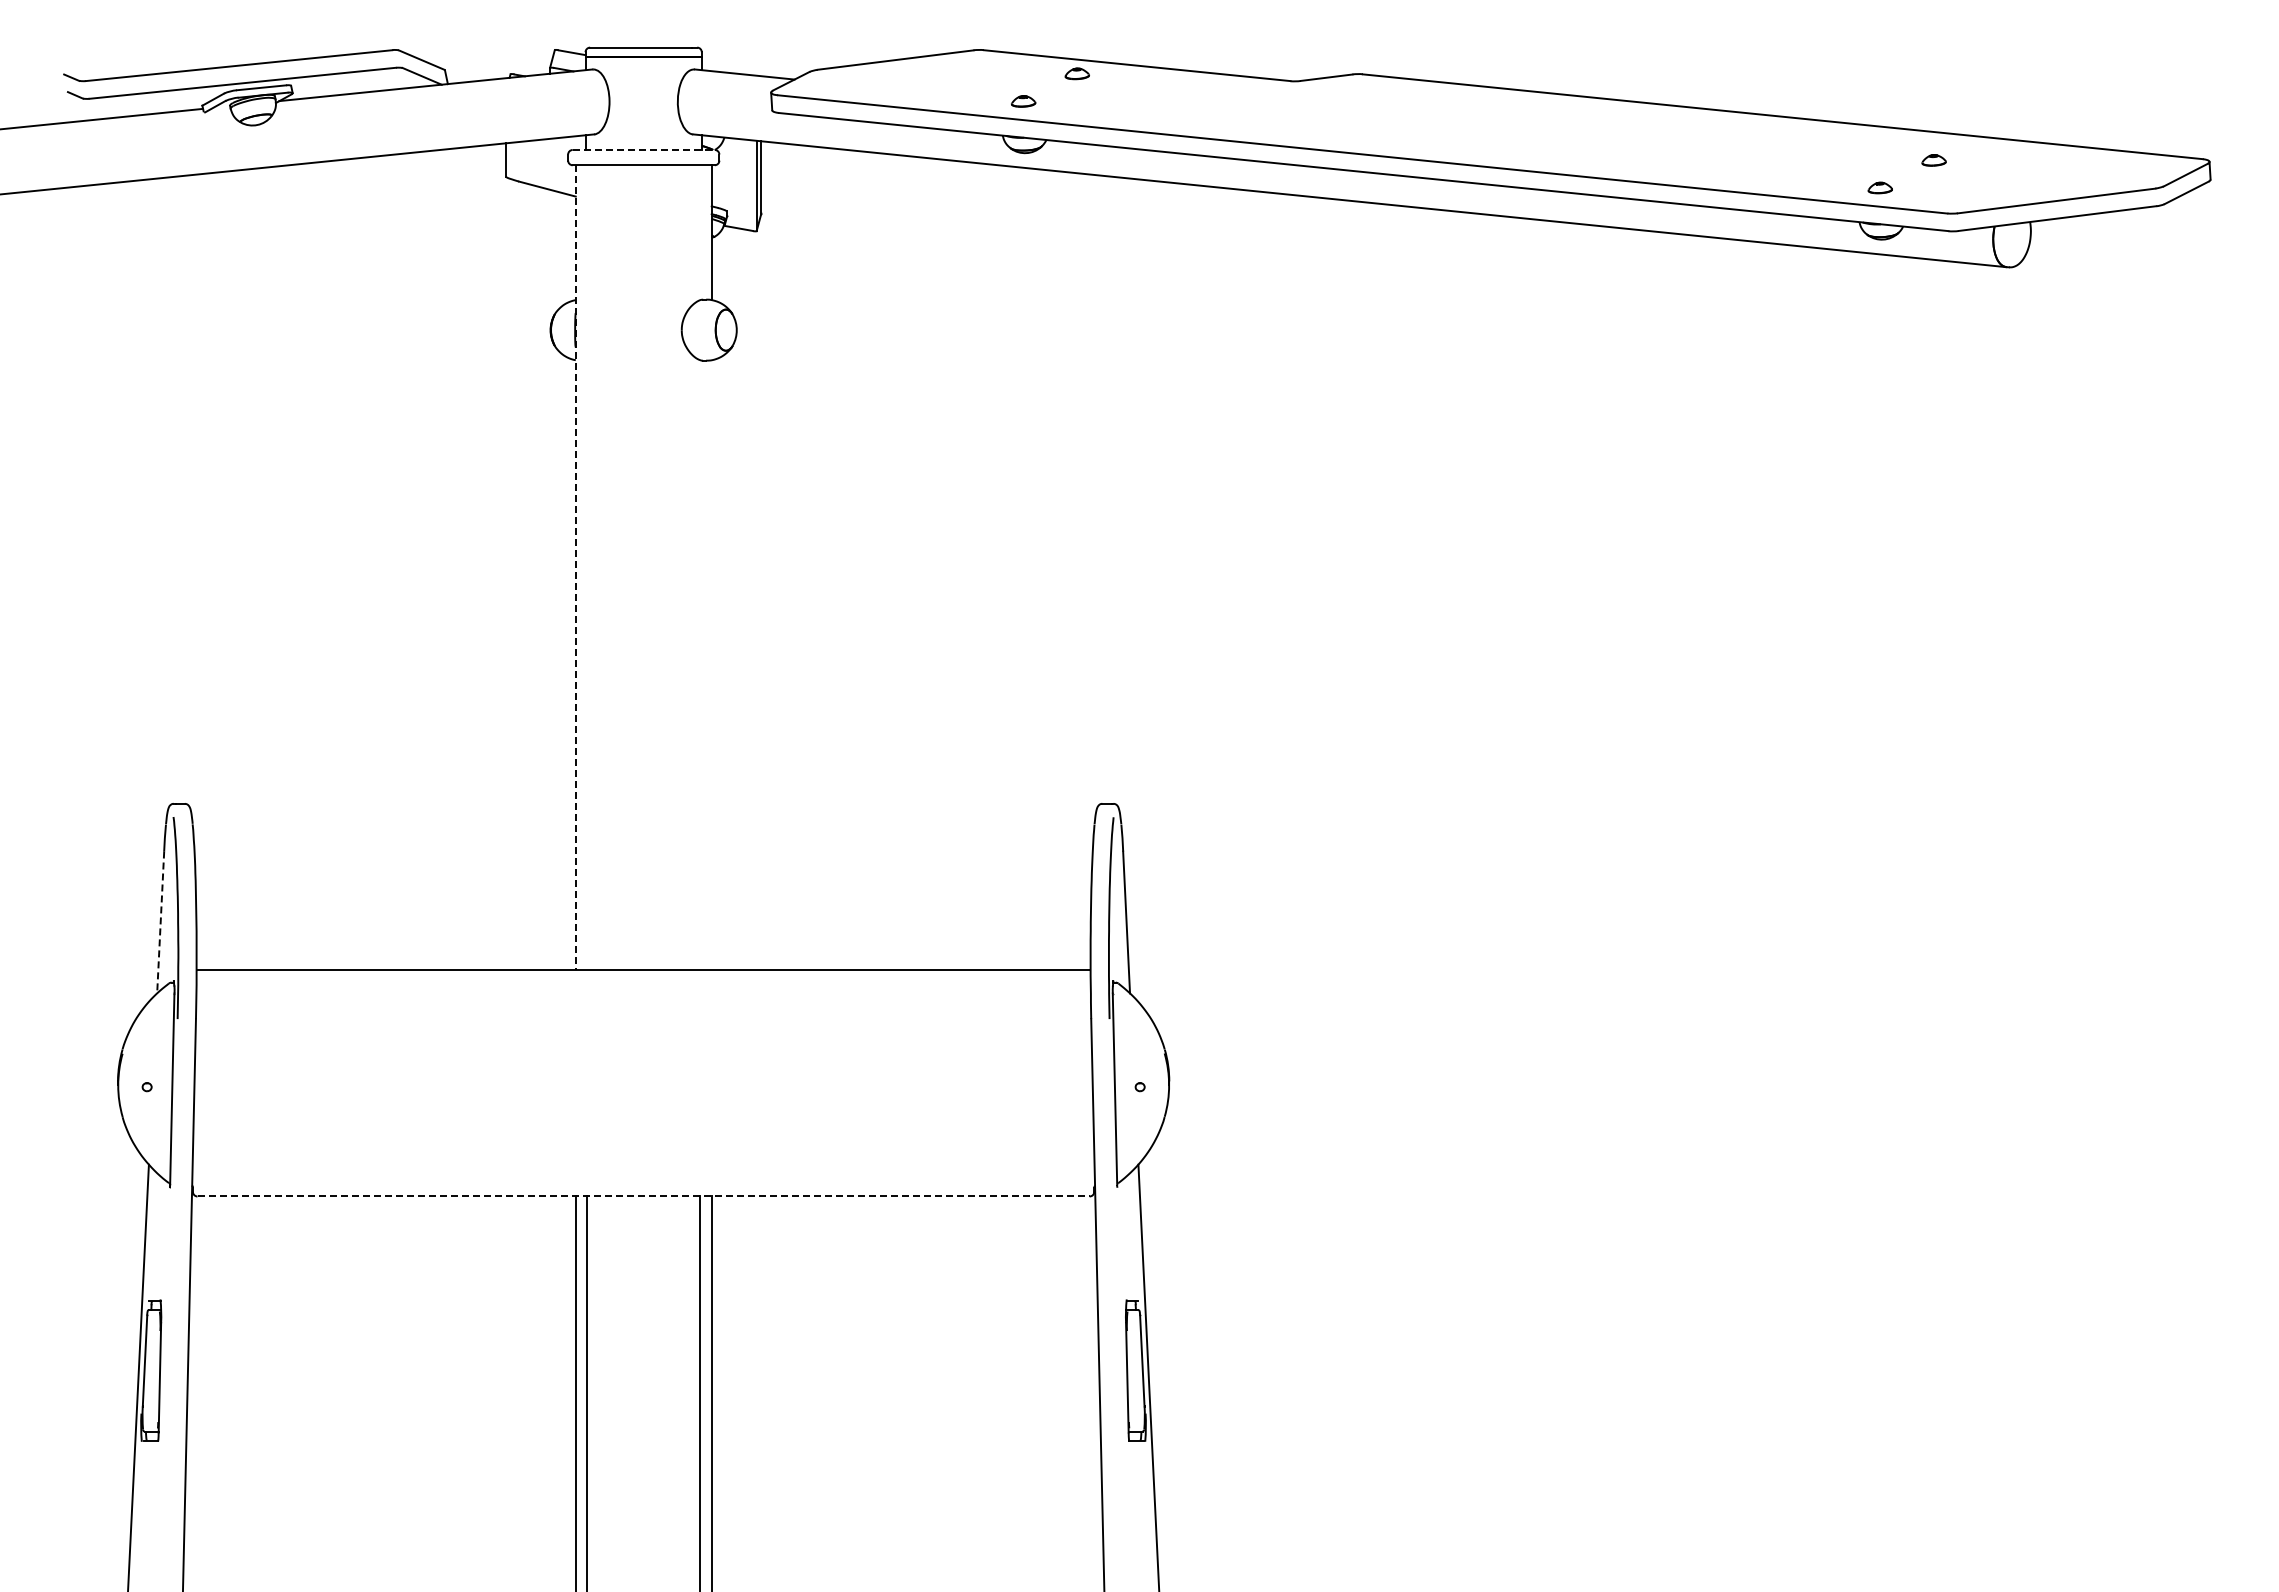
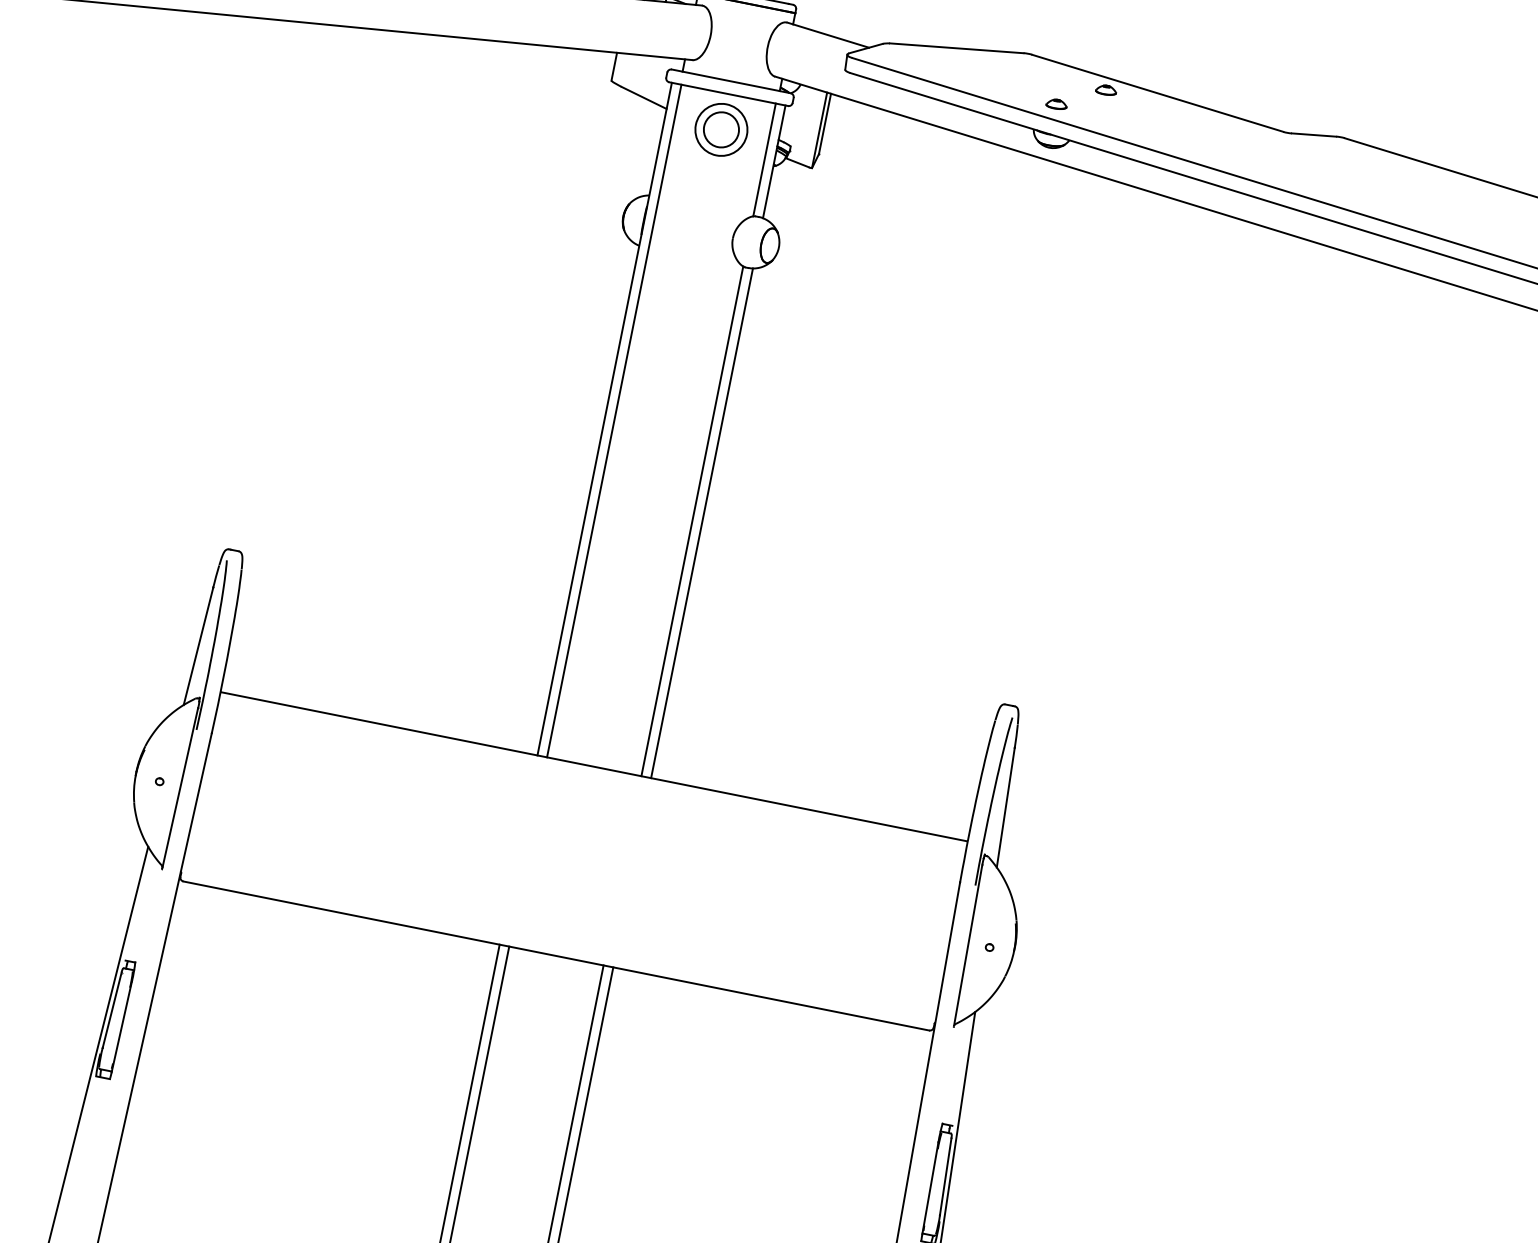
line: (644, 149) -> (731, 81), dashed -> solid
part: (643, 207) -> (721, 129), added
line: (700, 232) -> (764, 159), added
line: (587, 567) -> (614, 420), added
line: (575, 568) -> (604, 419), dashed -> solid
line: (700, 665) -> (692, 521), added
line: (711, 665) -> (701, 523), added
line: (160, 922) -> (198, 646), dashed -> solid
line: (644, 1196) -> (557, 956), dashed -> solid

